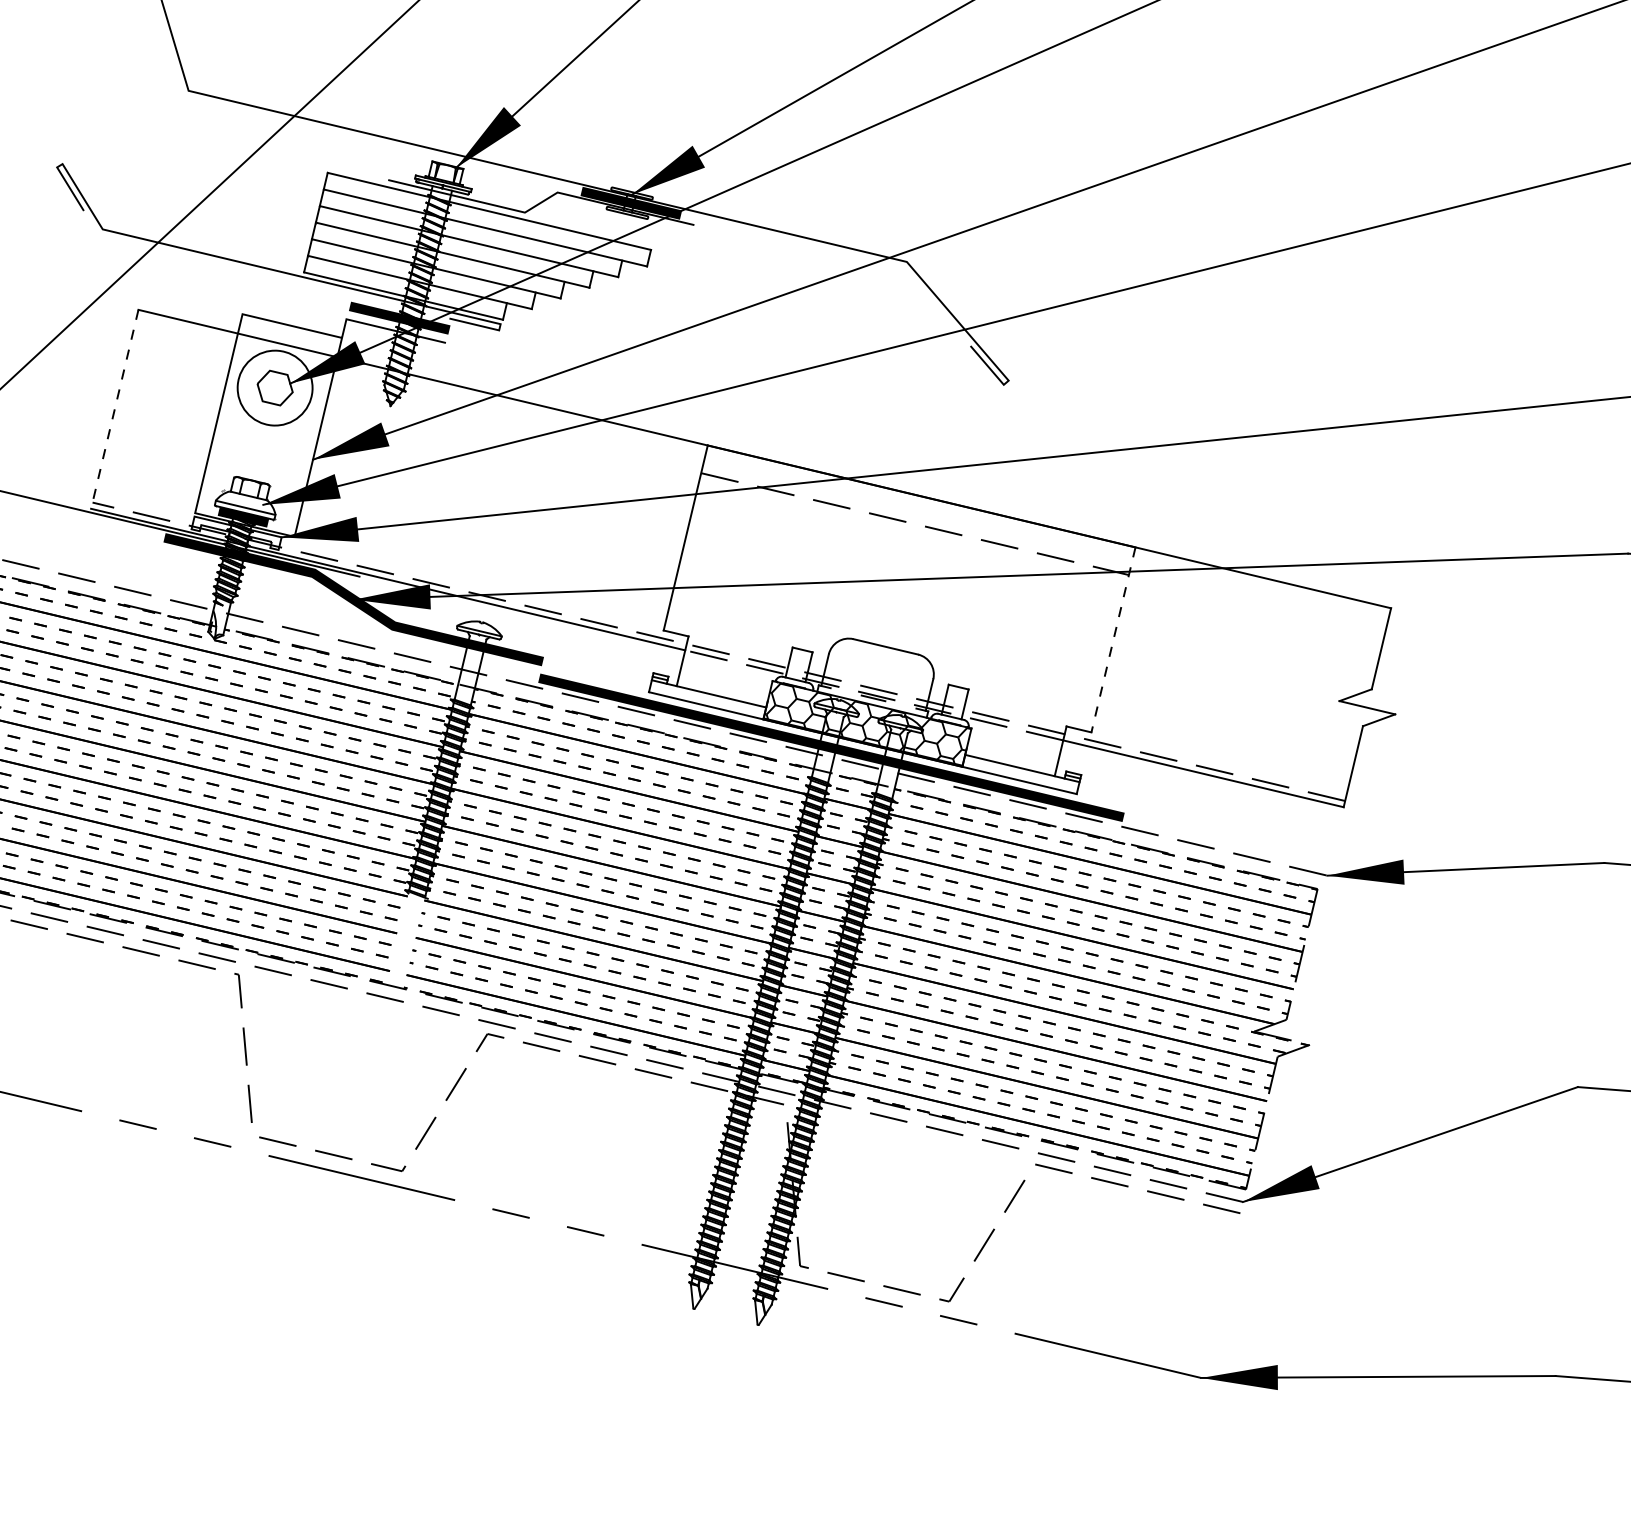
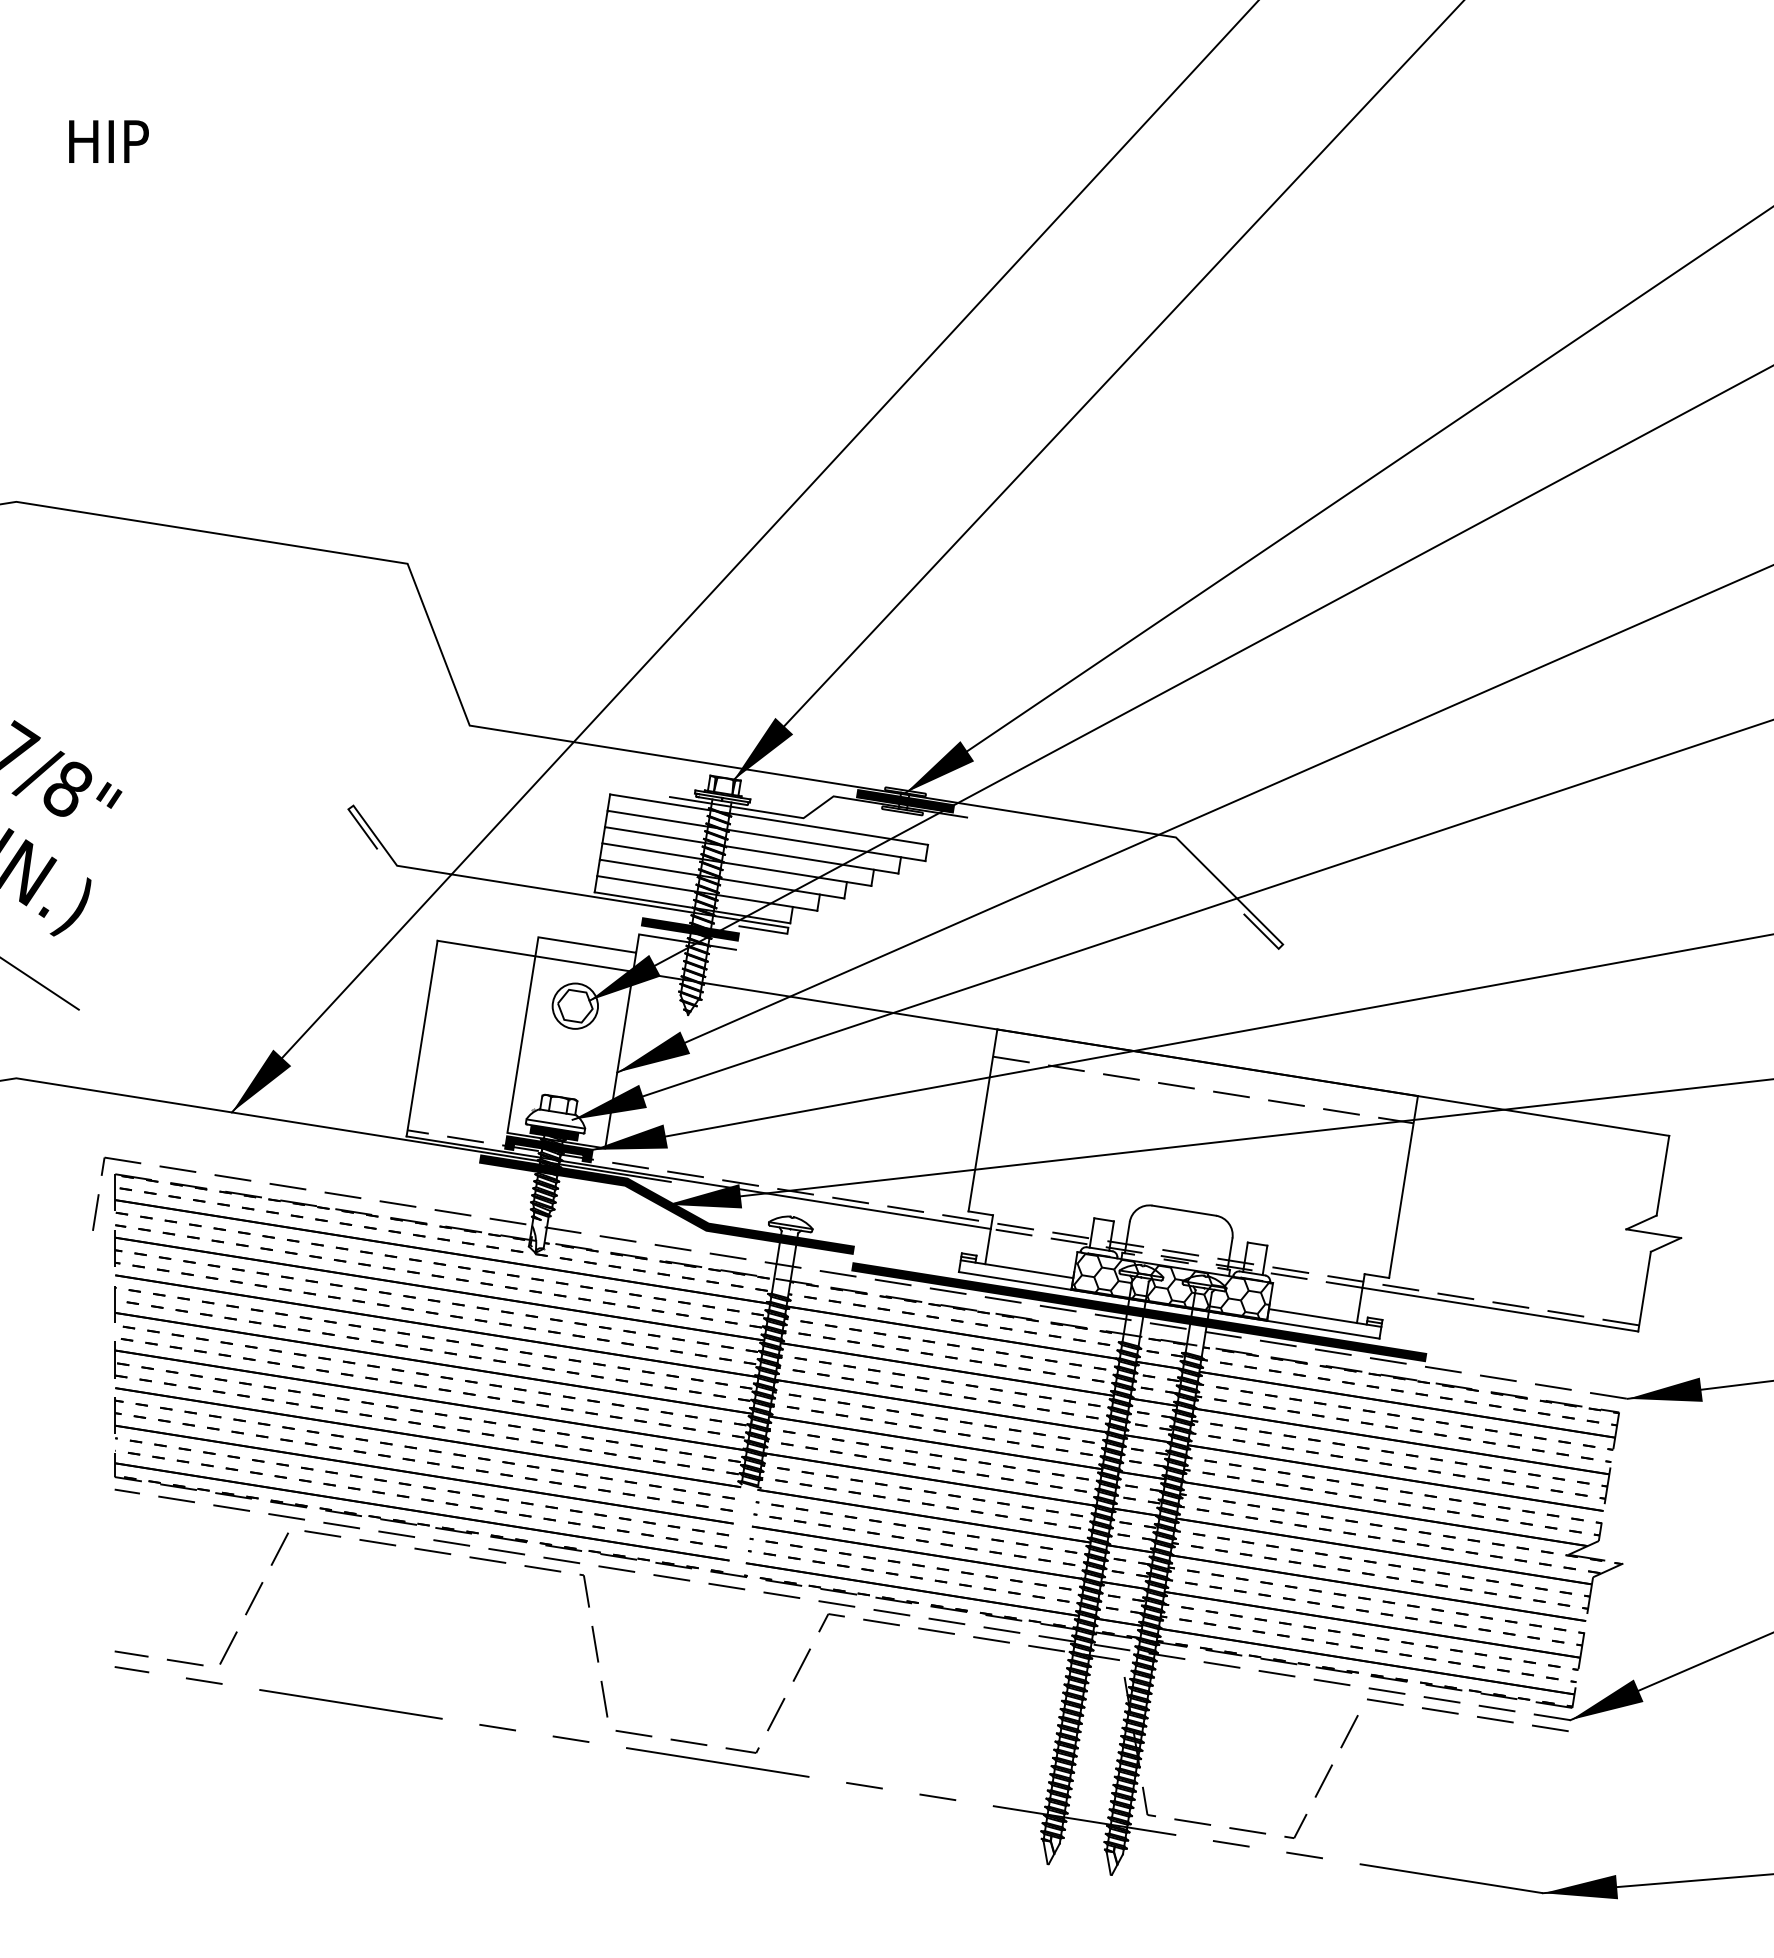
circle: (275, 387) -> (575, 1005), size x0.62
line: (115, 410) -> (422, 1039), dashed -> solid
fill: (236, 533) -> (548, 1149), added
line: (1113, 640) -> (1403, 1187), dashed -> solid

